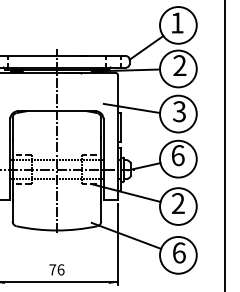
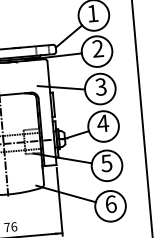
text: (178, 155) -> (103, 123), 6 -> 4
text: (177, 203) -> (106, 163), 2 -> 5

